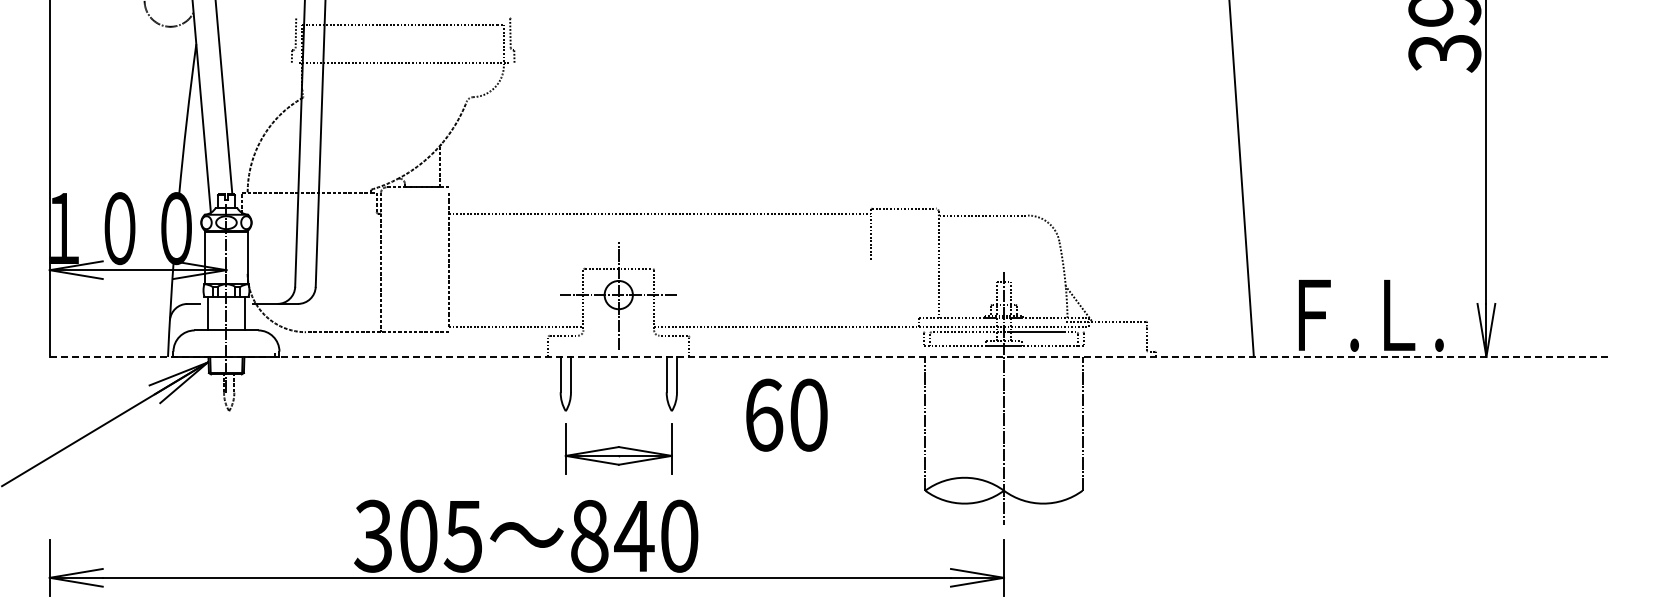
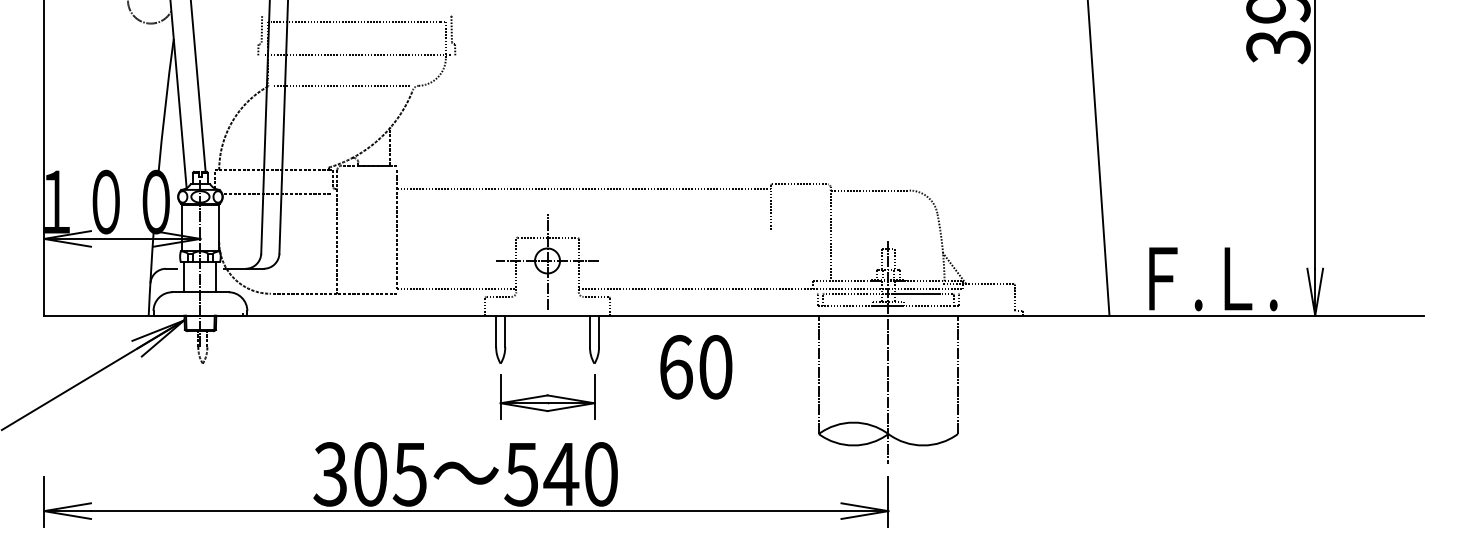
line: (385, 97) -> (341, 86), added
line: (311, 219) -> (275, 194), added
line: (829, 356) -> (734, 315), dashed -> solid
text: (588, 536) -> (520, 474), 840 -> 540

